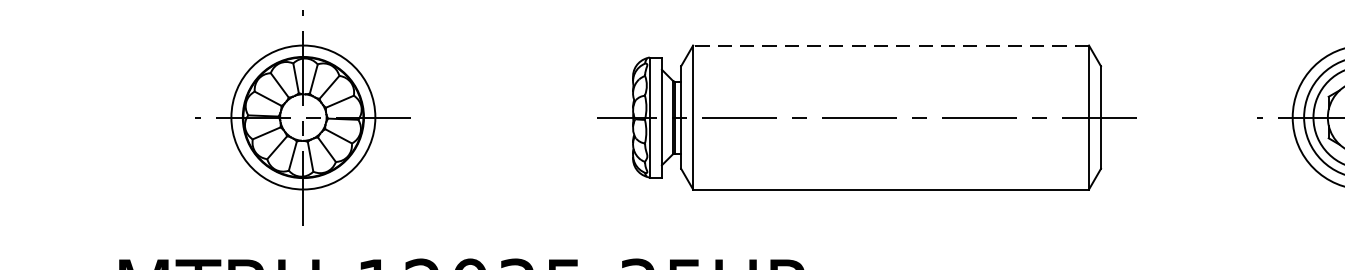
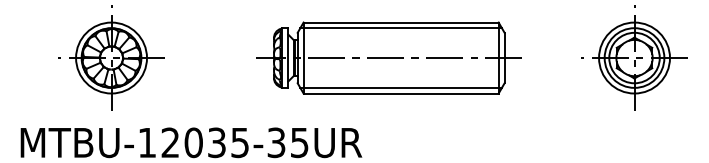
line: (891, 45) -> (401, 22), dashed -> solid
line: (889, 57) -> (400, 28), added
line: (889, 177) -> (400, 87), added

